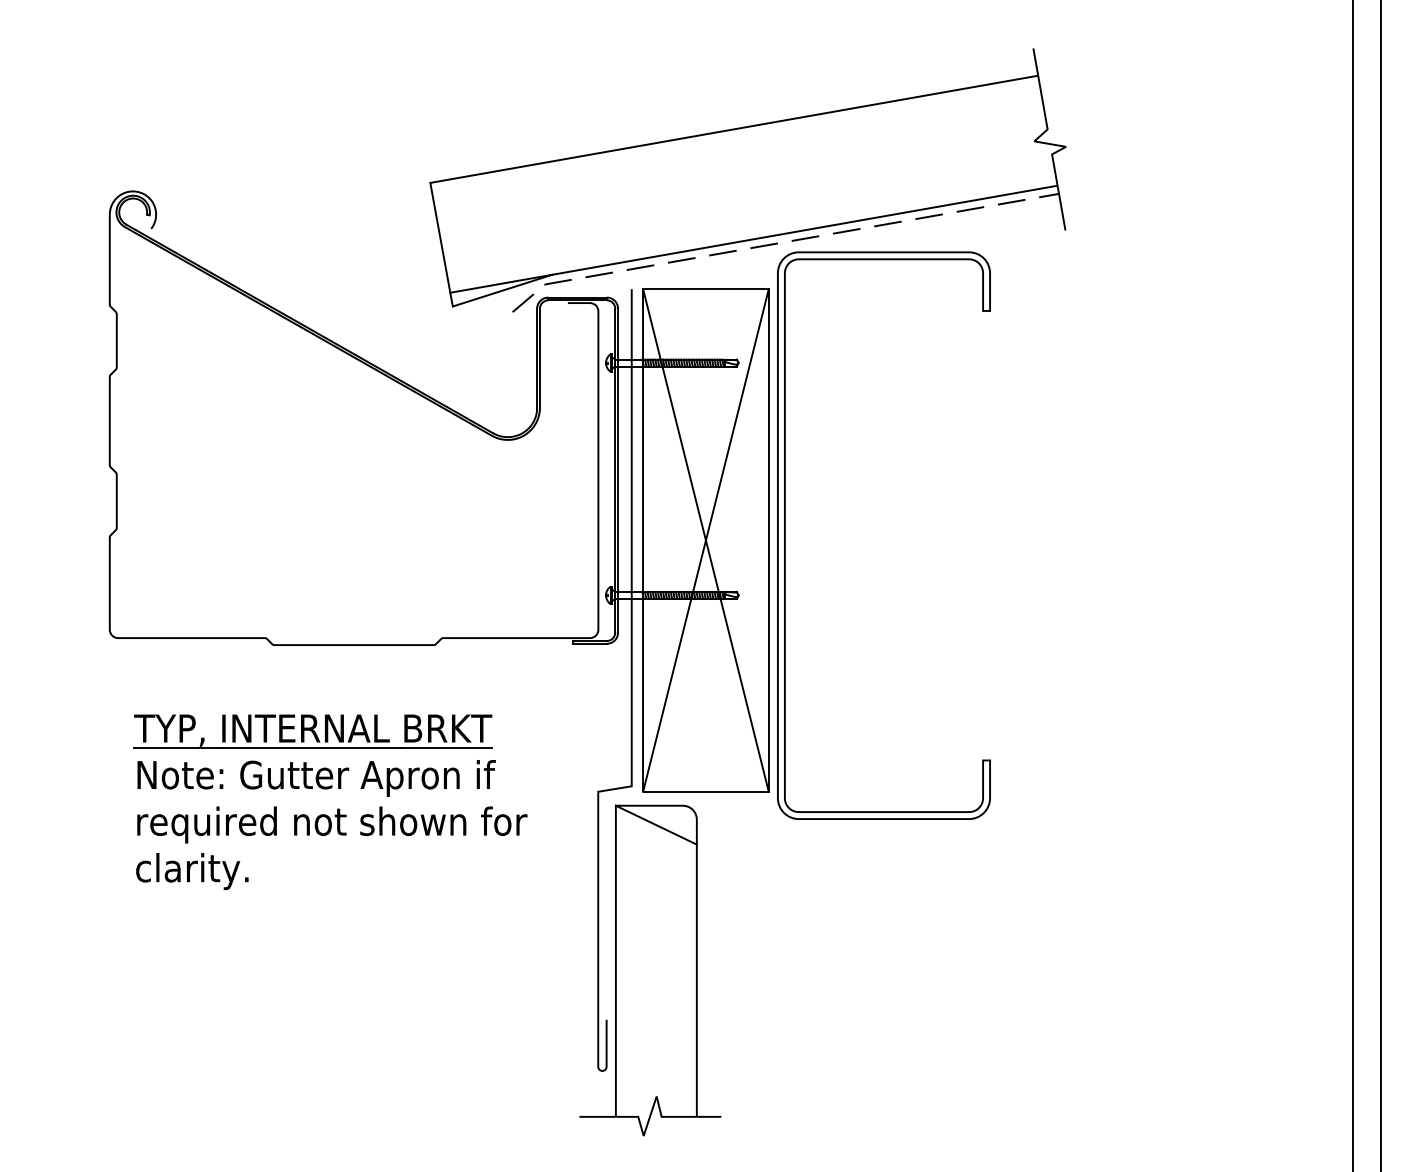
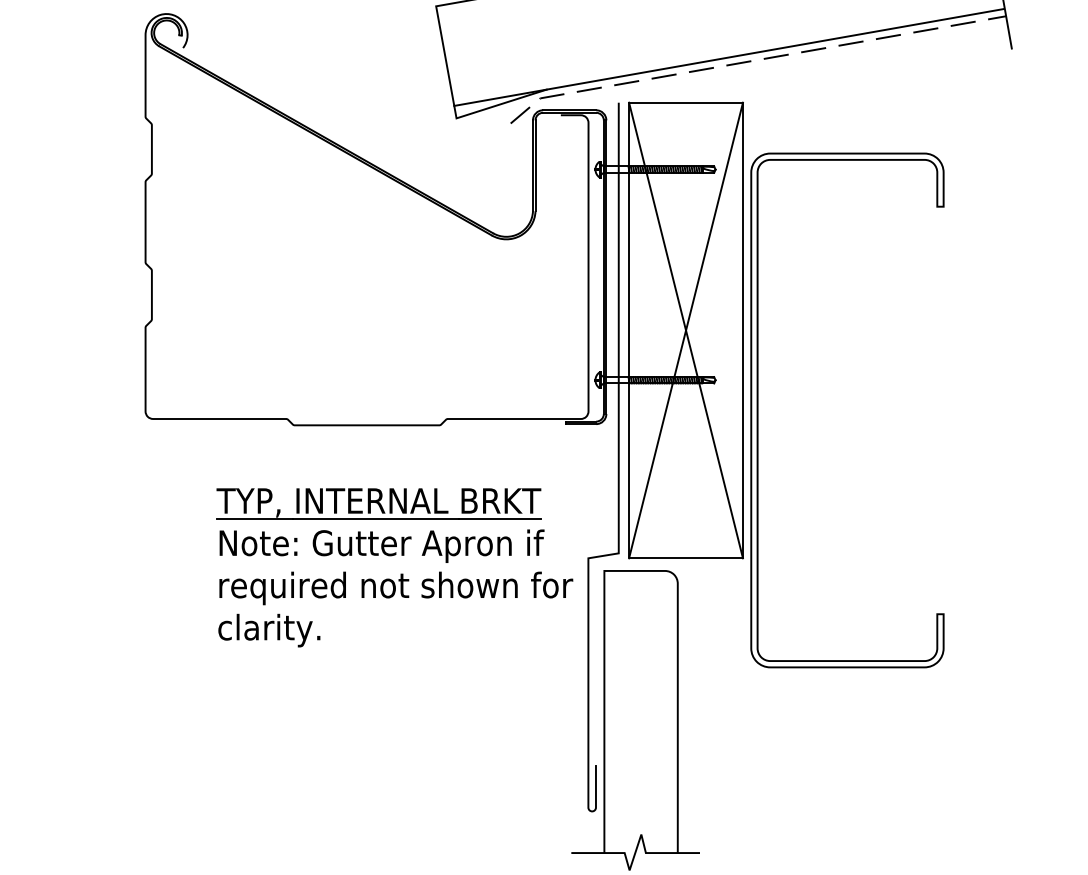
part: (785, 535) -> (758, 410), moved
part: (337, 808) -> (400, 573), moved
line: (655, 824) -> (640, 587), removed

